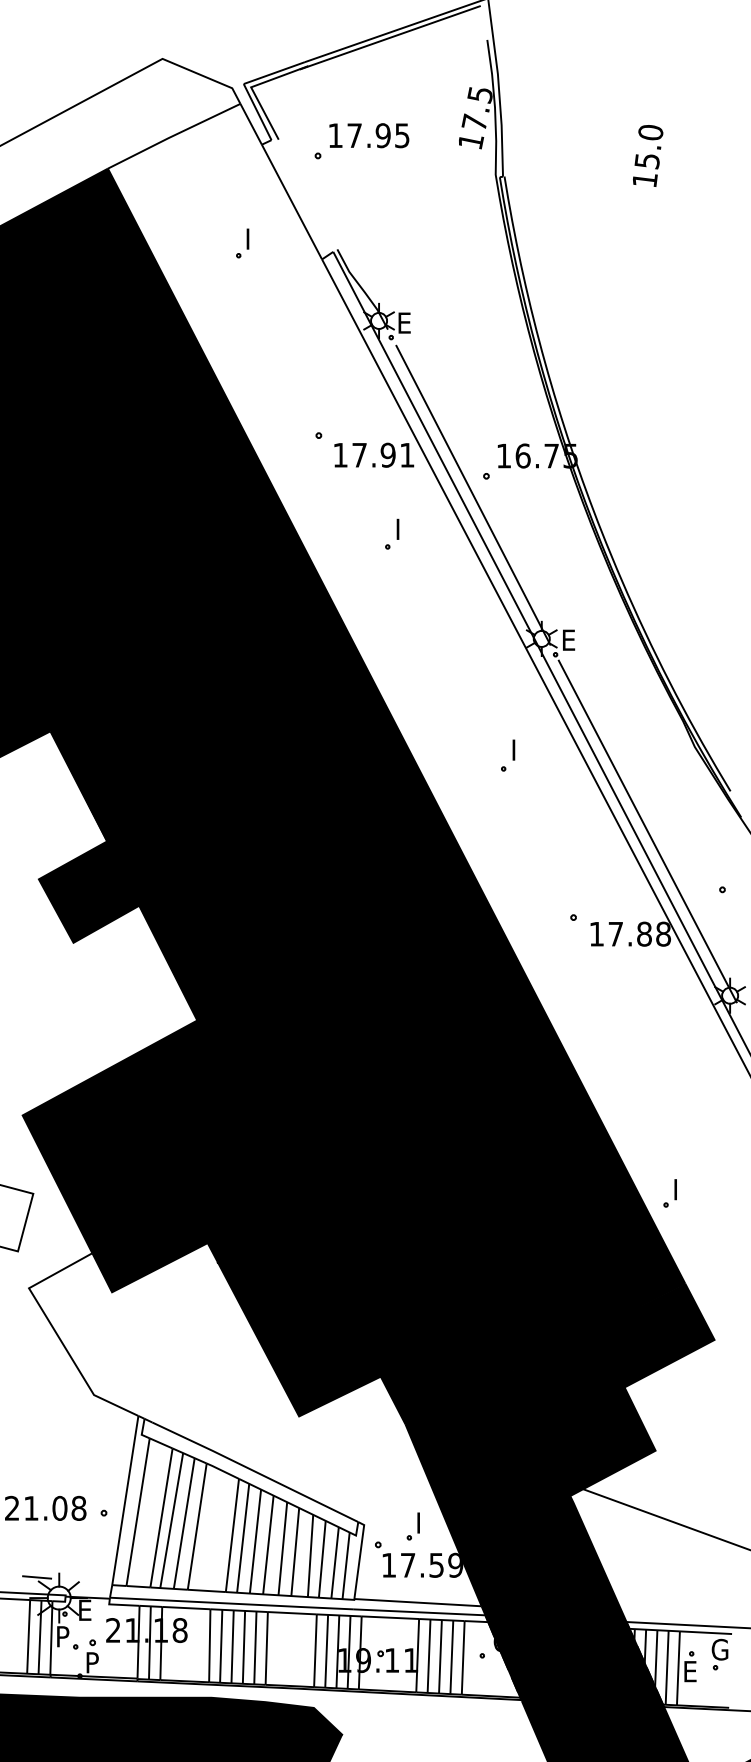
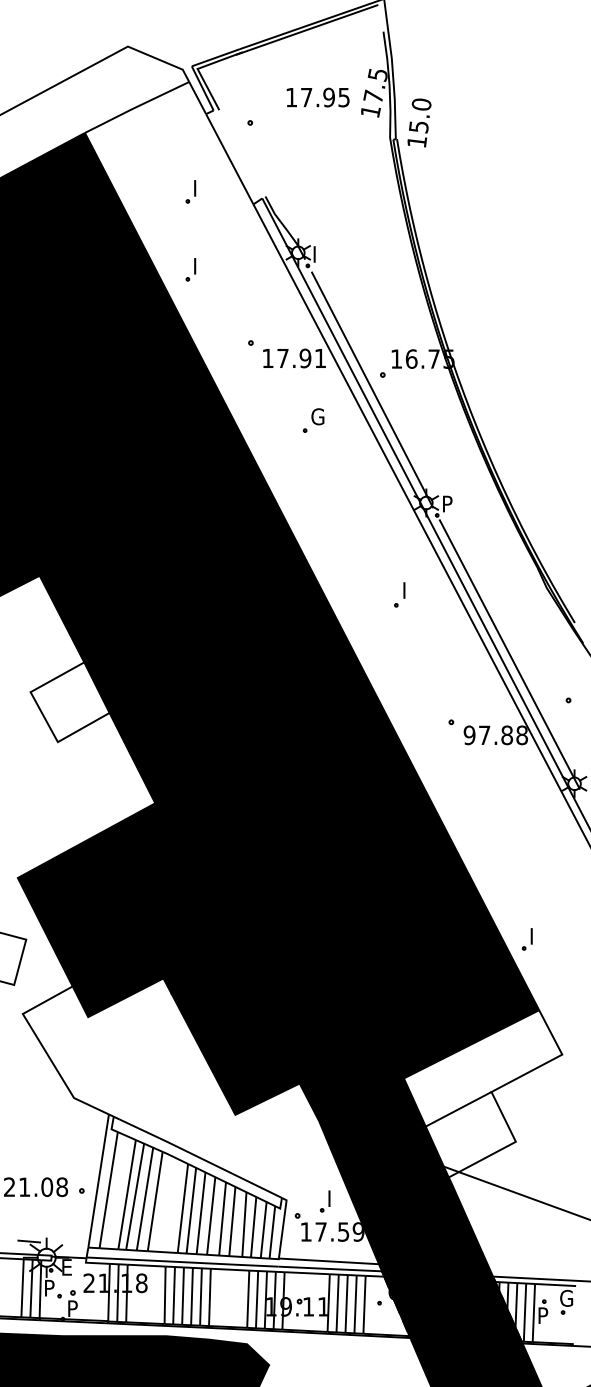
text: (369, 135) -> (318, 97), moved
text: (648, 155) -> (419, 122), moved
text: (405, 322) -> (319, 254), E -> I
part: (242, 342) -> (190, 269), added
text: (403, 529) -> (317, 416), I -> G
text: (570, 639) -> (448, 503), E -> P
fill: (88, 891) -> (69, 701), removed
text: (596, 933) -> (469, 734), 17.88 -> 97.88
fill: (613, 1389) -> (482, 1093), removed
text: (691, 1671) -> (544, 1315), E -> P

